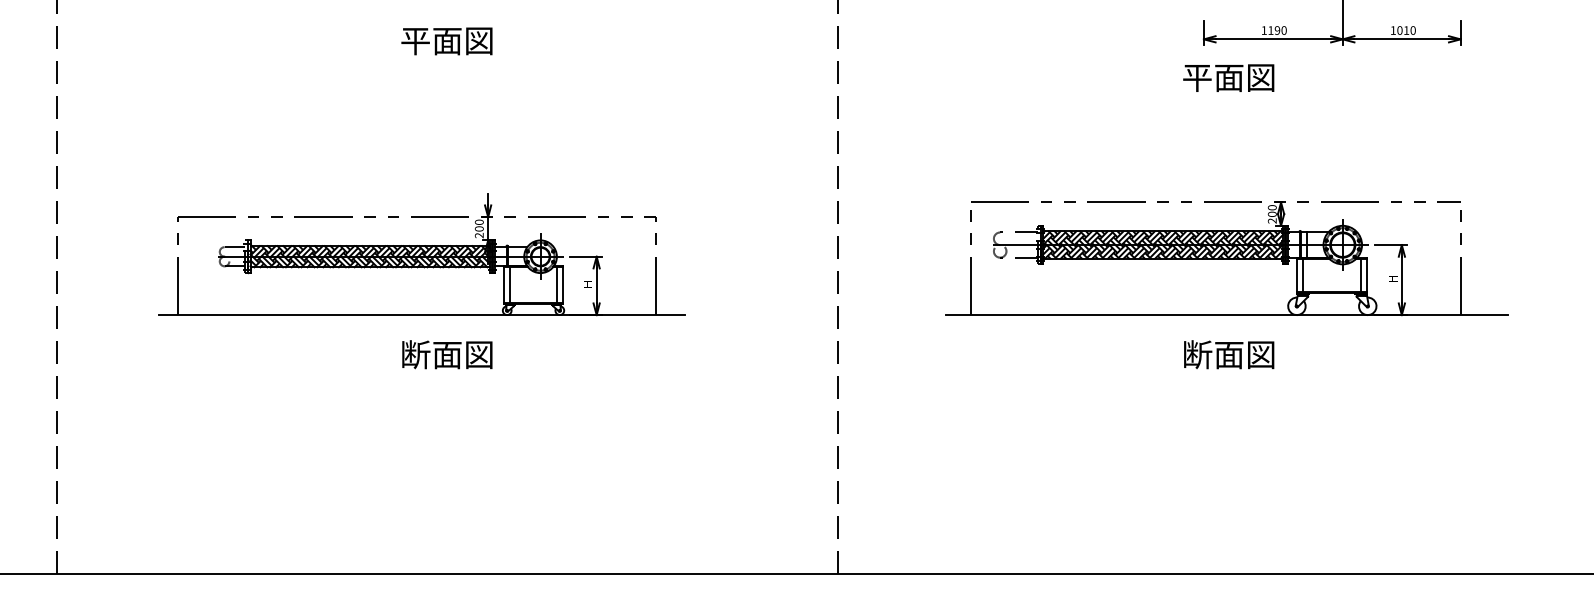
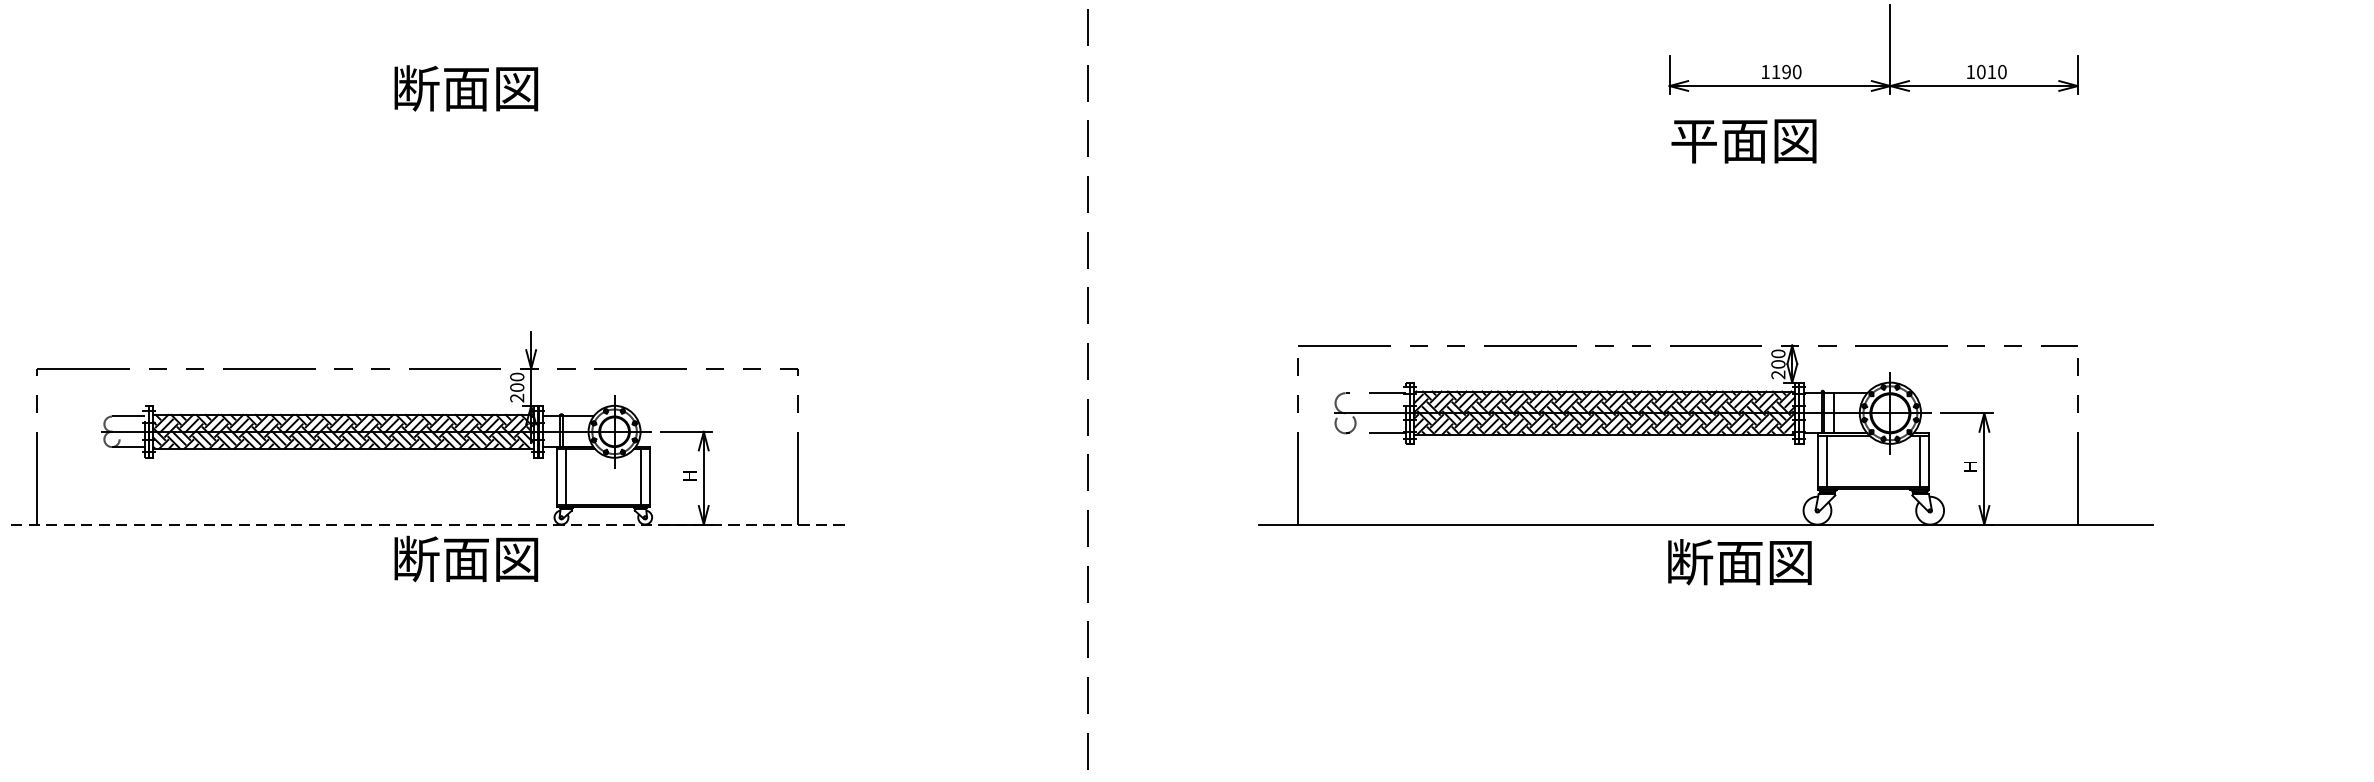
text: (415, 40) -> (415, 87), 平面図 -> 断面図
text: (1228, 77) -> (1743, 140), moved
line: (422, 315) -> (426, 525), solid -> dashed
text: (447, 354) -> (466, 558), moved
text: (1229, 354) -> (1740, 561), moved

